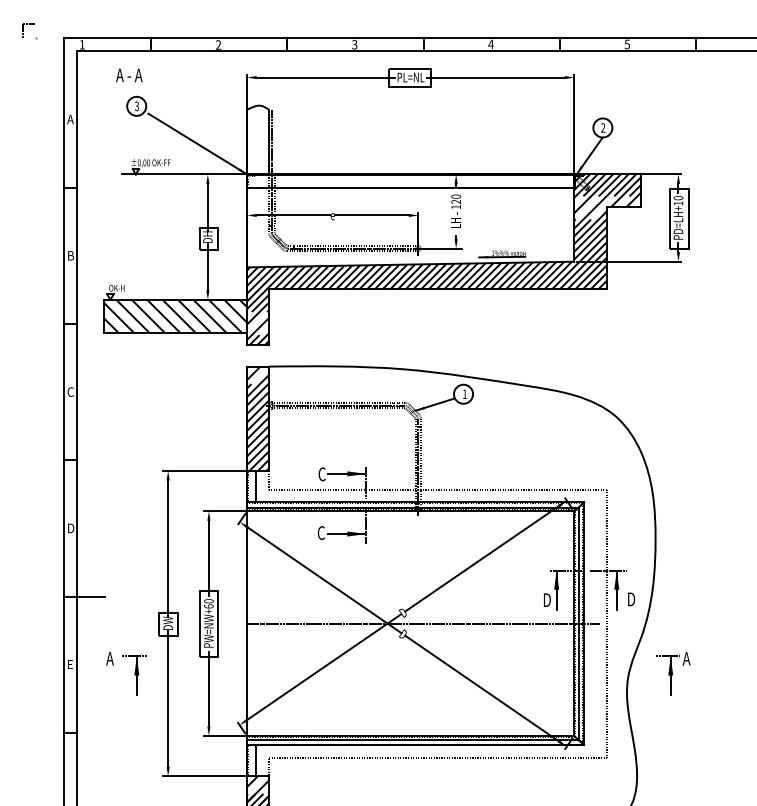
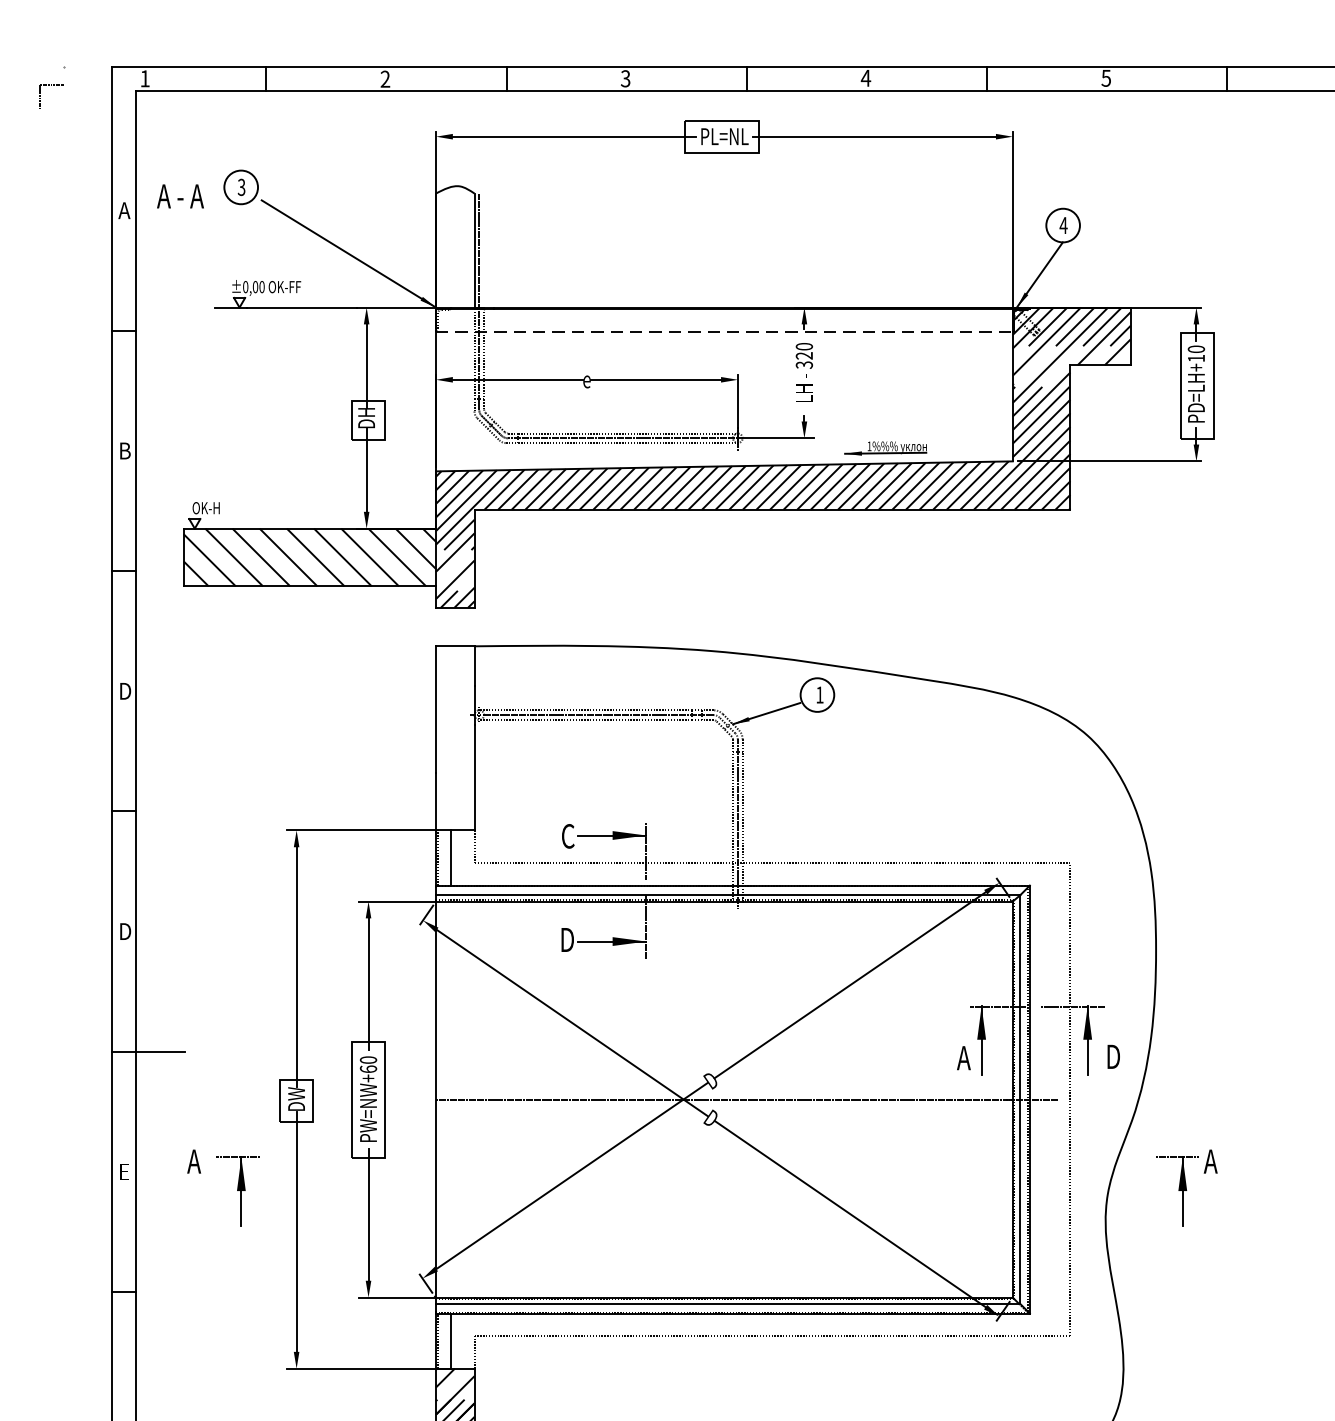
part: (28, 30) -> (50, 95), moved
text: (129, 75) -> (180, 196), moved
text: (602, 127) -> (1062, 224), 2 -> 4
line: (410, 188) -> (723, 332), solid -> dashed
text: (455, 207) -> (803, 365), 120 -> 320
text: (70, 391) -> (124, 690), C -> D
hatch: (258, 418) -> (455, 737), removed
text: (321, 533) -> (566, 940), C -> D
text: (546, 599) -> (963, 1056), D -> A

